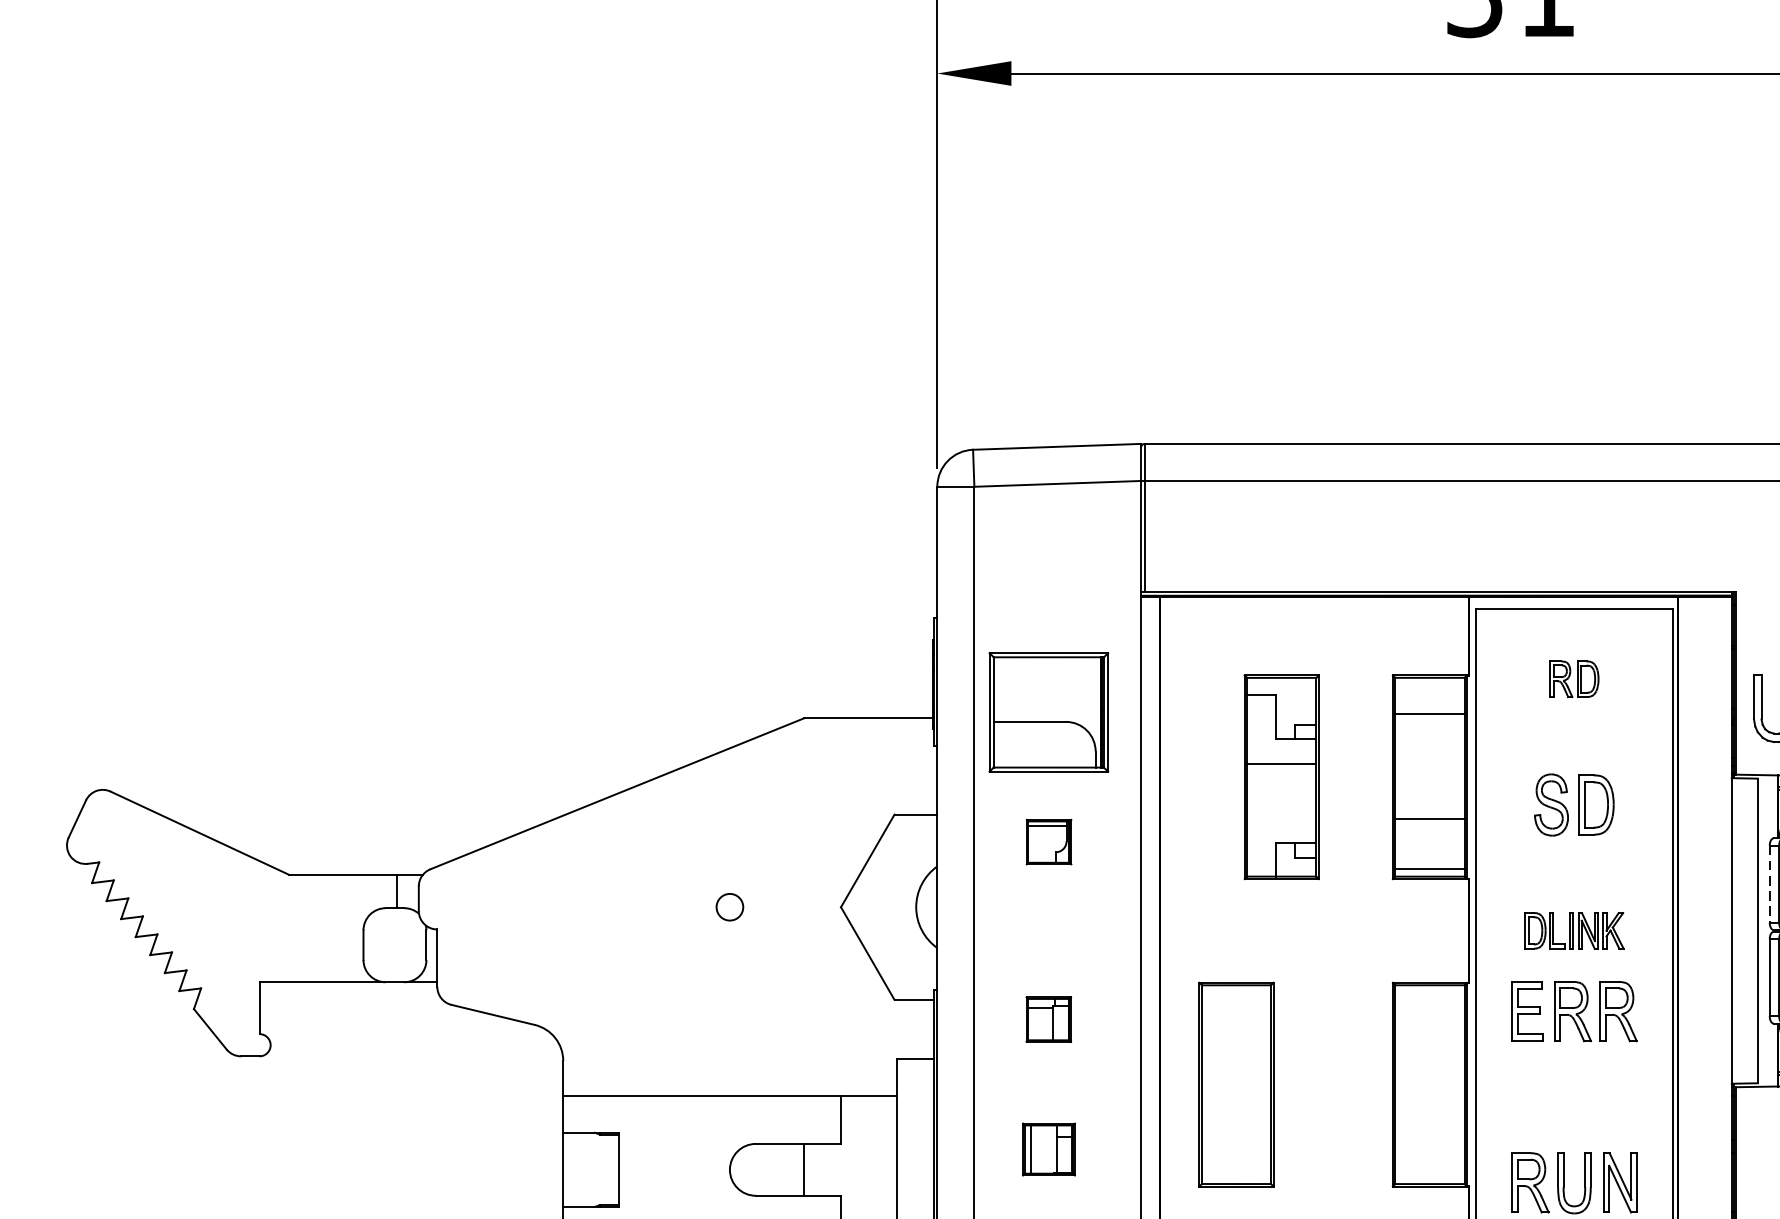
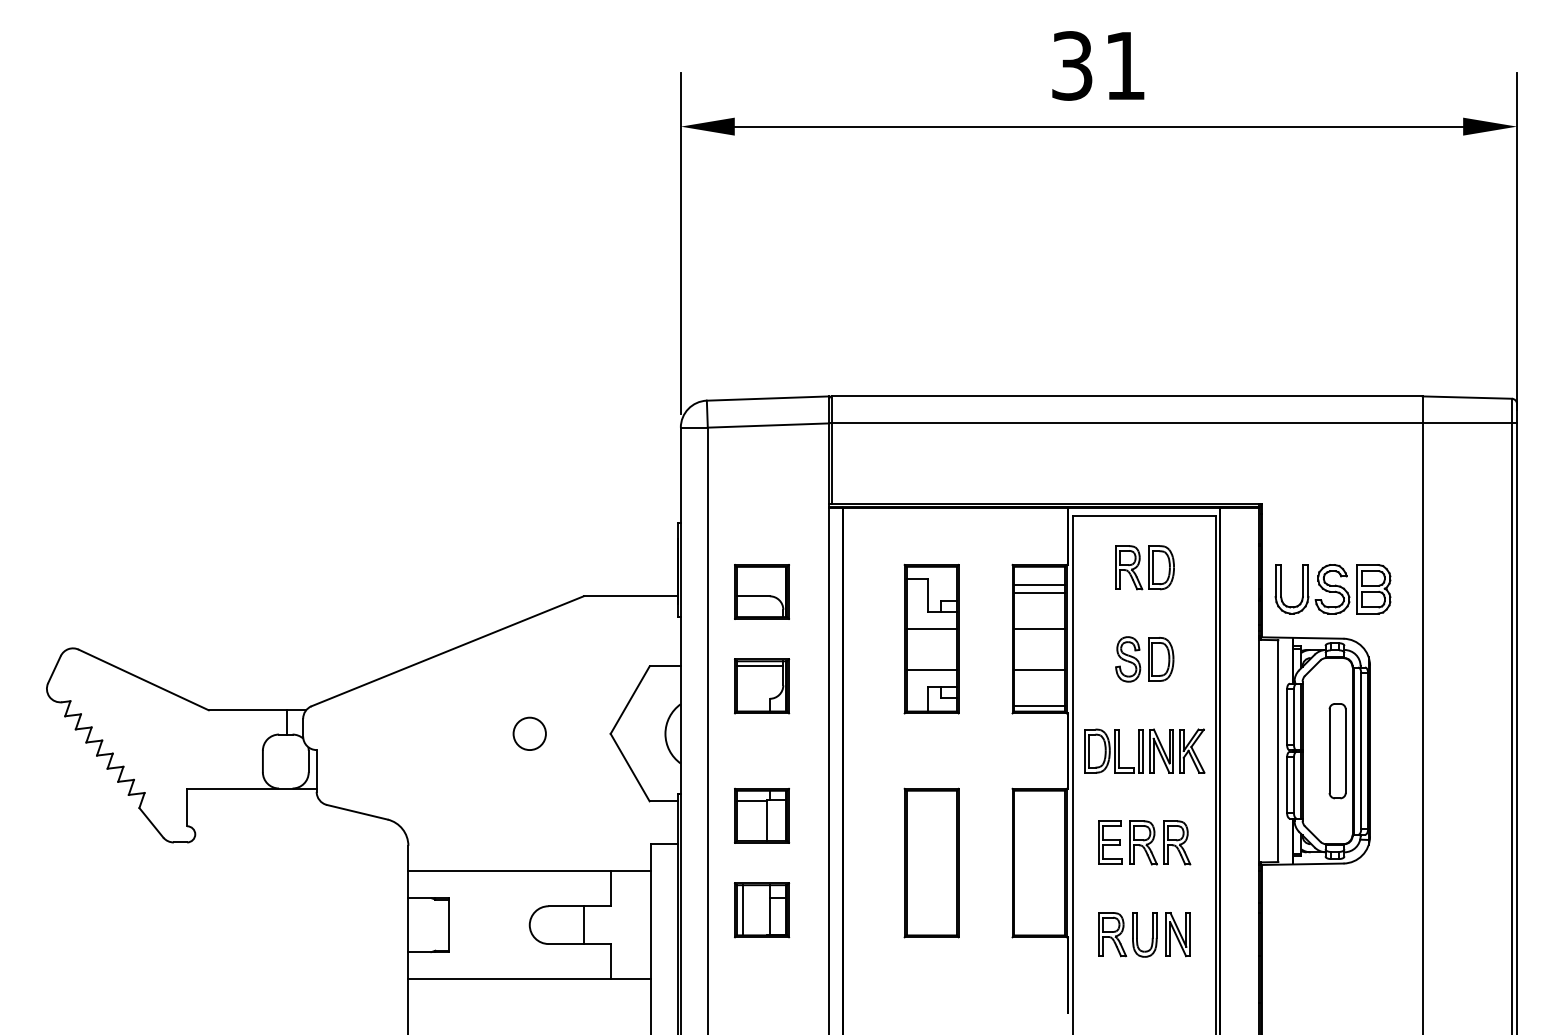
part: (1573, 678) -> (1144, 567), size x1.67
line: (1429, 702) -> (1039, 584), added
part: (1048, 711) -> (761, 591), size x0.62
line: (1429, 763) -> (1039, 629), added
line: (1281, 818) -> (931, 669), added
part: (1049, 842) -> (762, 686), size x1.67
line: (1770, 884) -> (1287, 717), dashed -> solid
circle: (729, 906) -> (529, 733), size x1.67
part: (1573, 930) -> (1144, 750), size x1.67
part: (1573, 1011) -> (1144, 842), moved
part: (1048, 1019) -> (761, 815), size x1.67
part: (1236, 1083) -> (931, 862), moved
part: (1049, 1149) -> (762, 910), size x1.43

